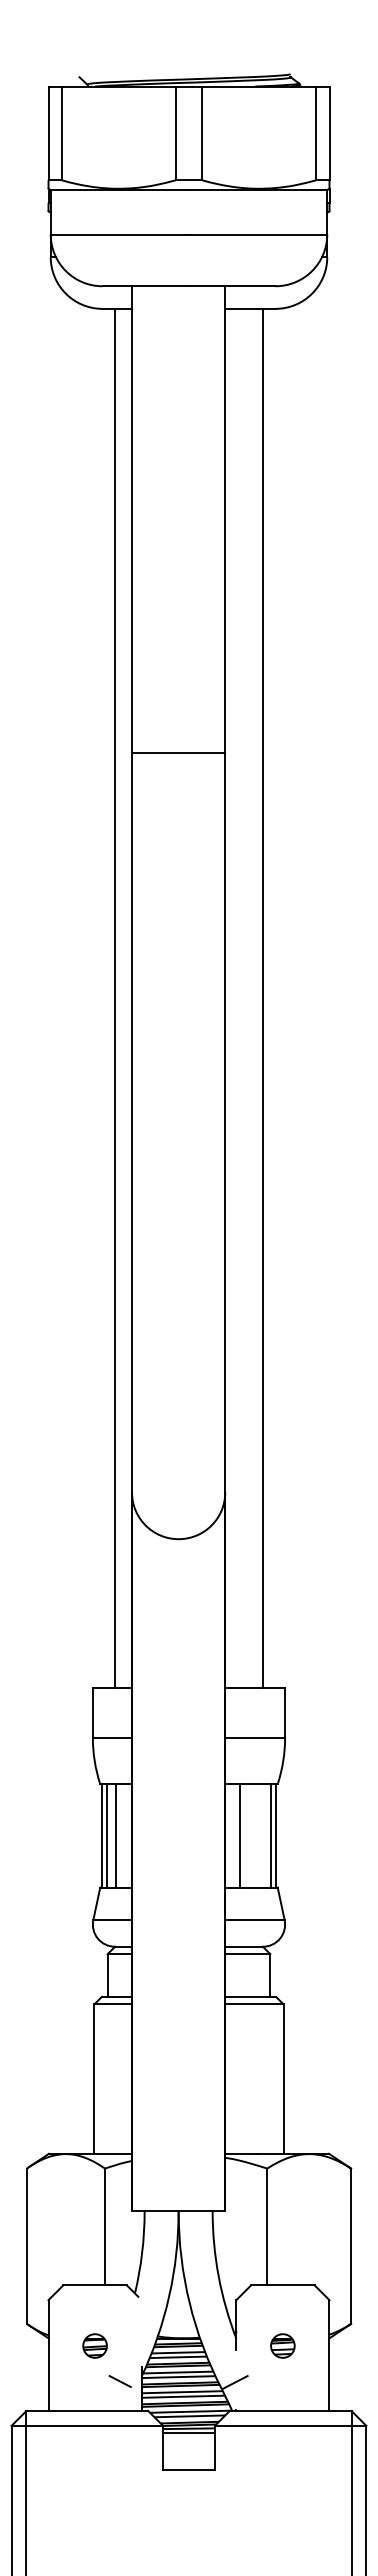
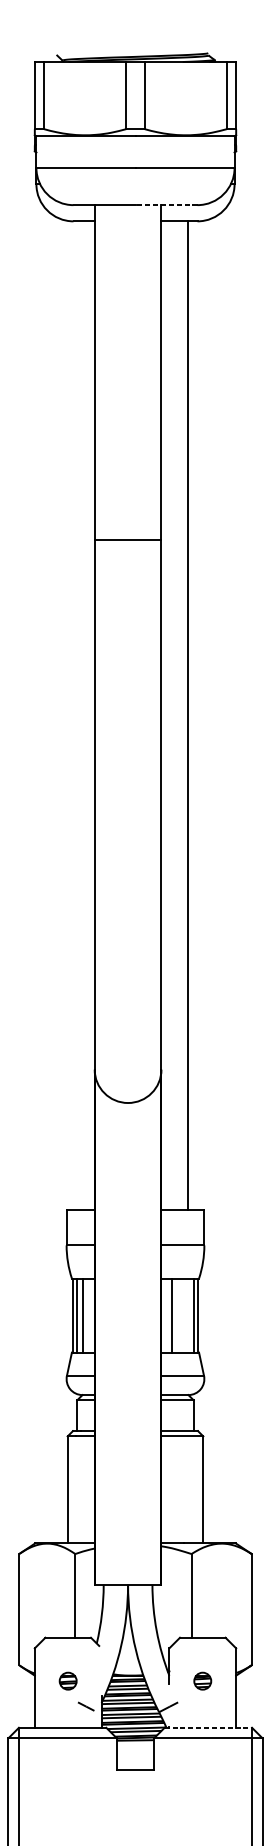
line: (231, 286) -> (165, 205), solid -> dashed
line: (115, 997) -> (82, 714), removed
line: (290, 2411) -> (208, 1728), solid -> dashed
line: (188, 2433) -> (135, 1743), removed

